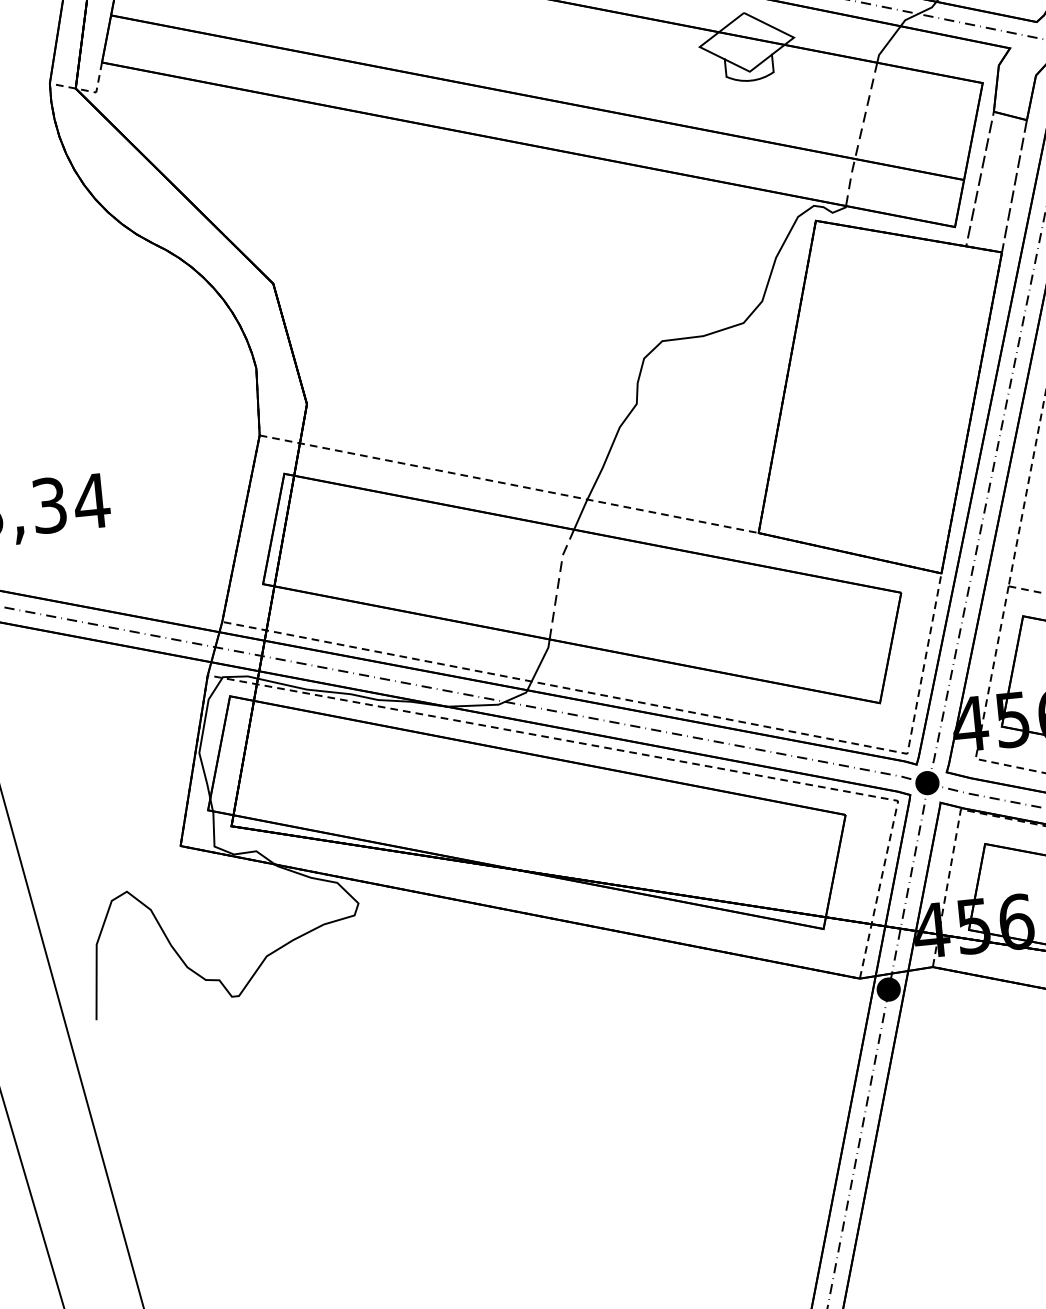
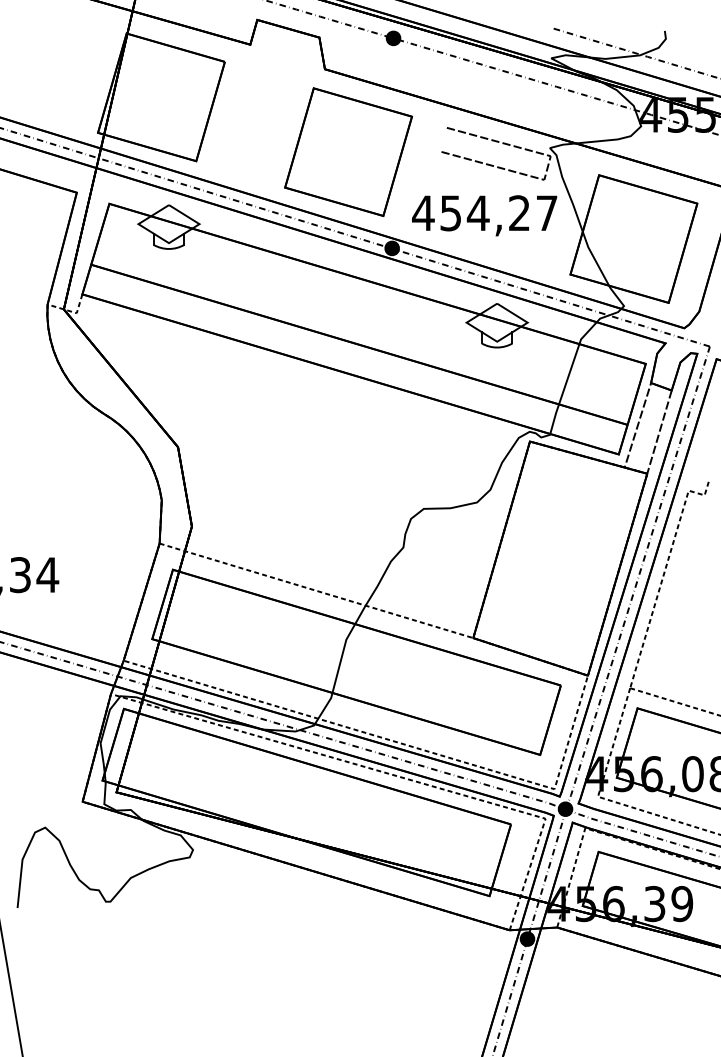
line: (861, 135) -> (564, 389), dashed -> solid
line: (558, 583) -> (341, 657), dashed -> solid

